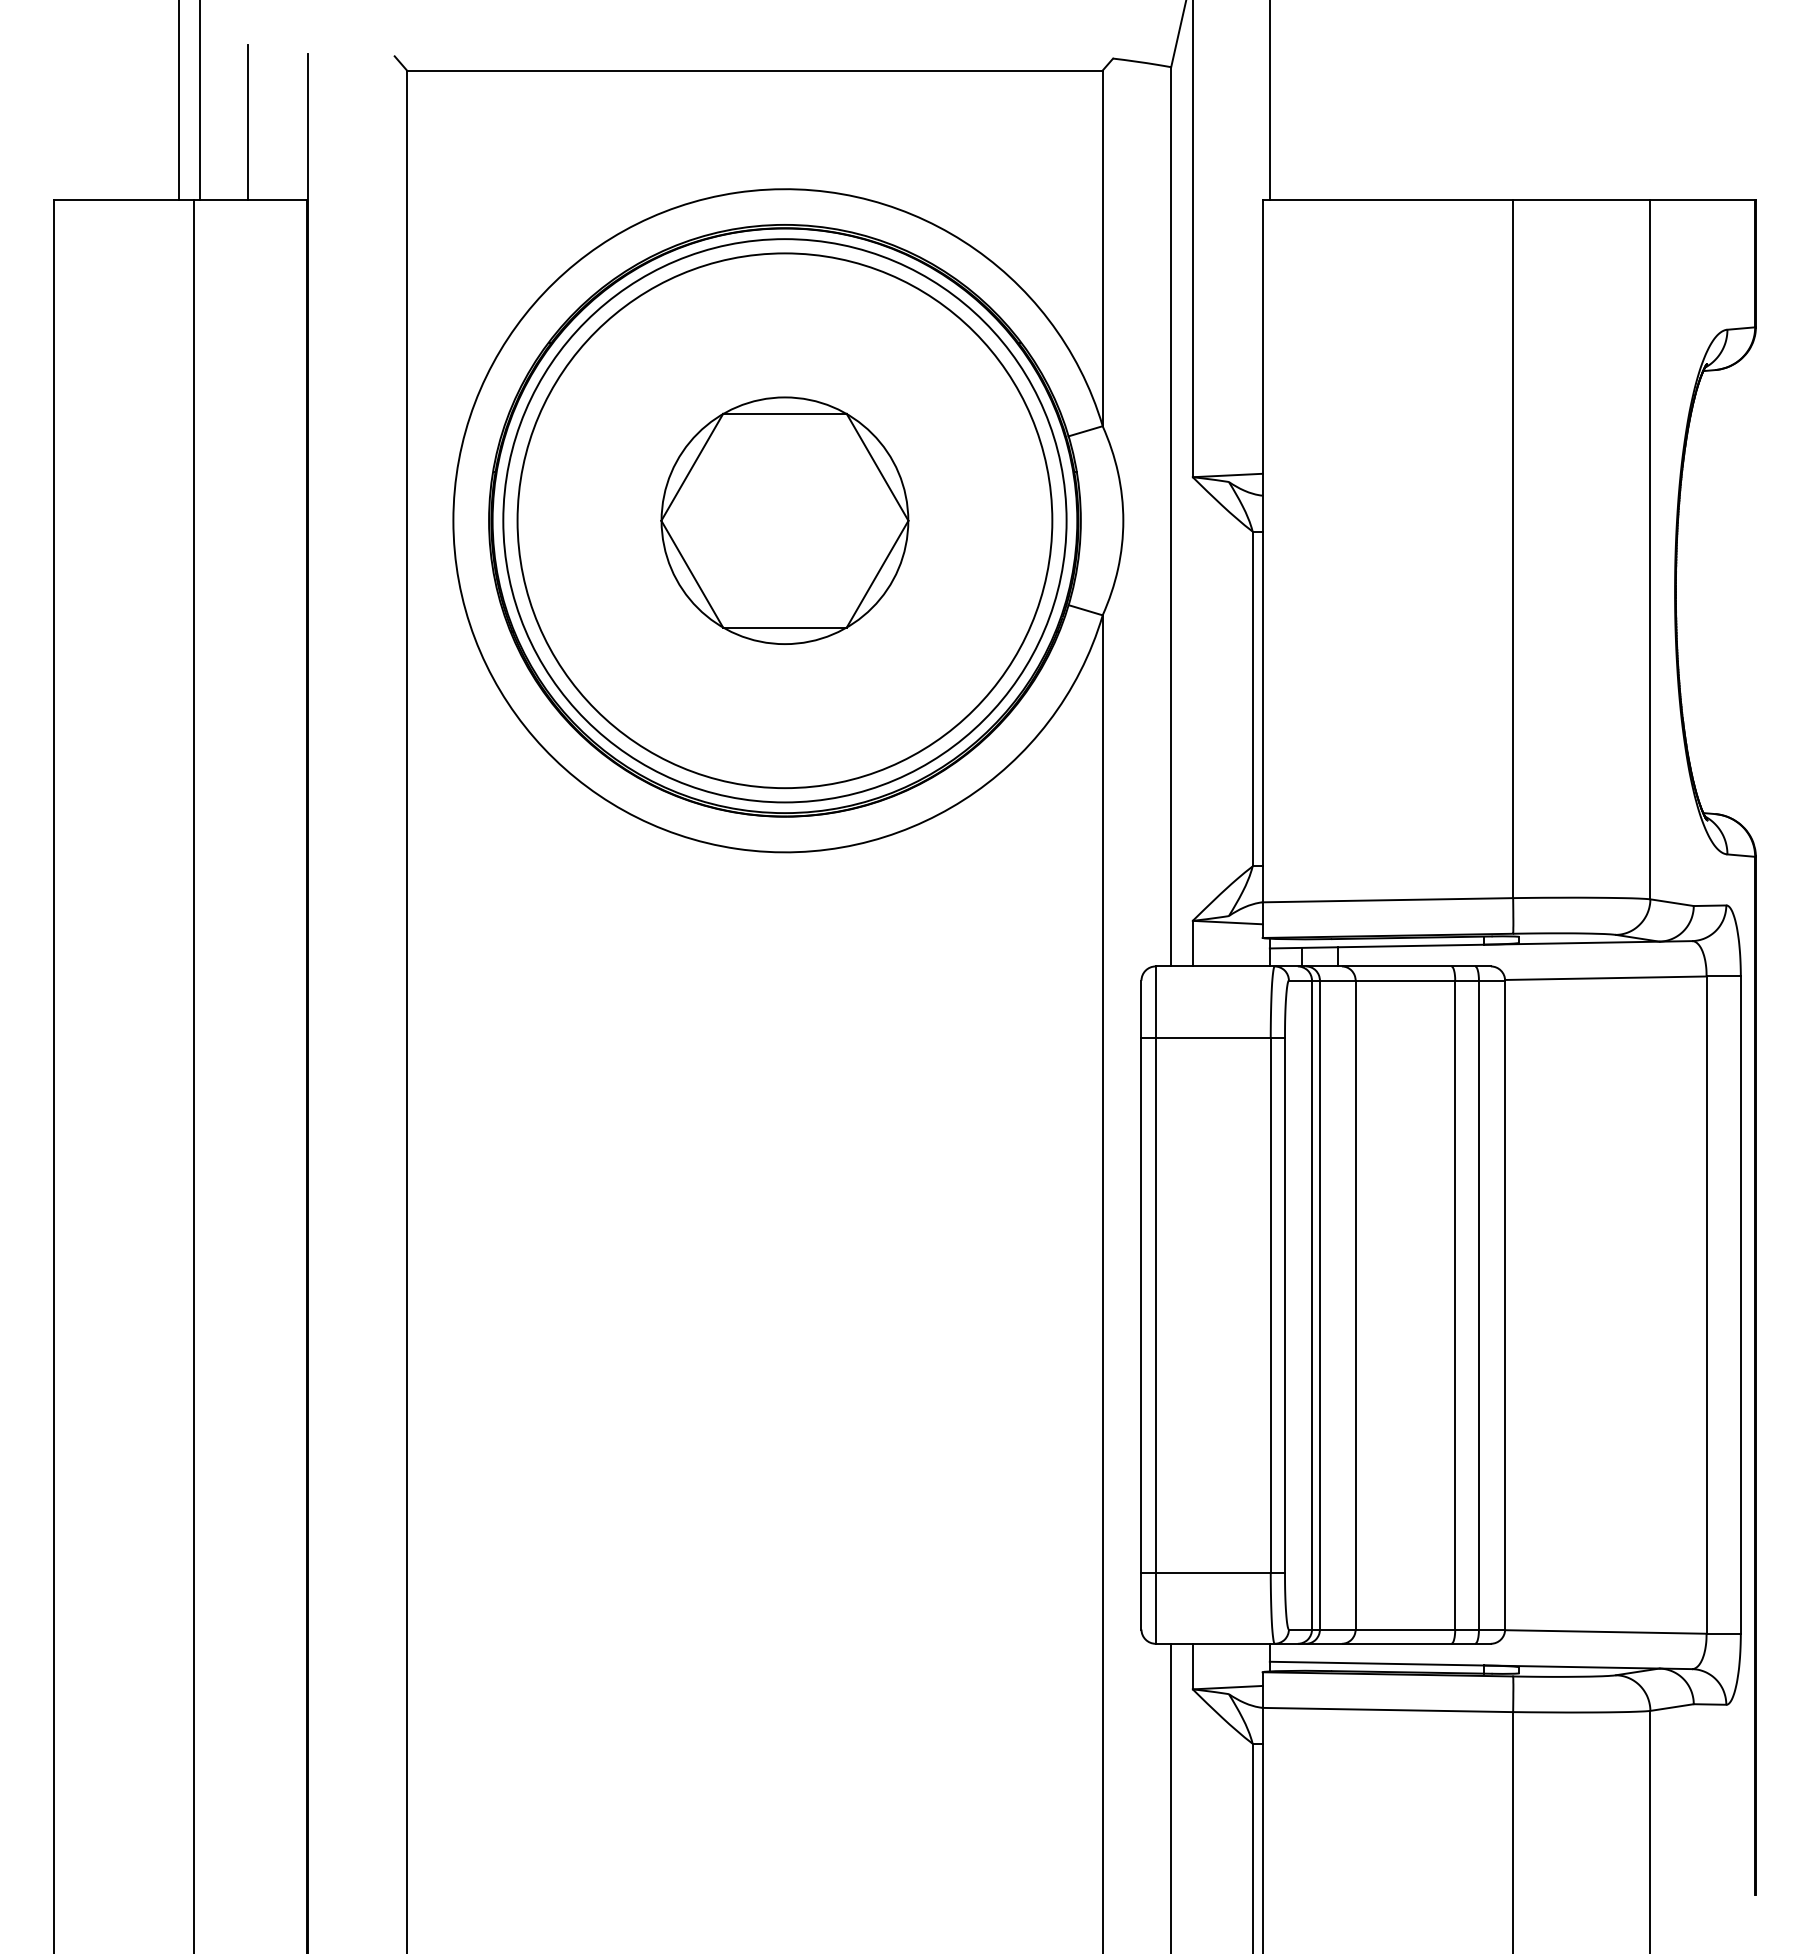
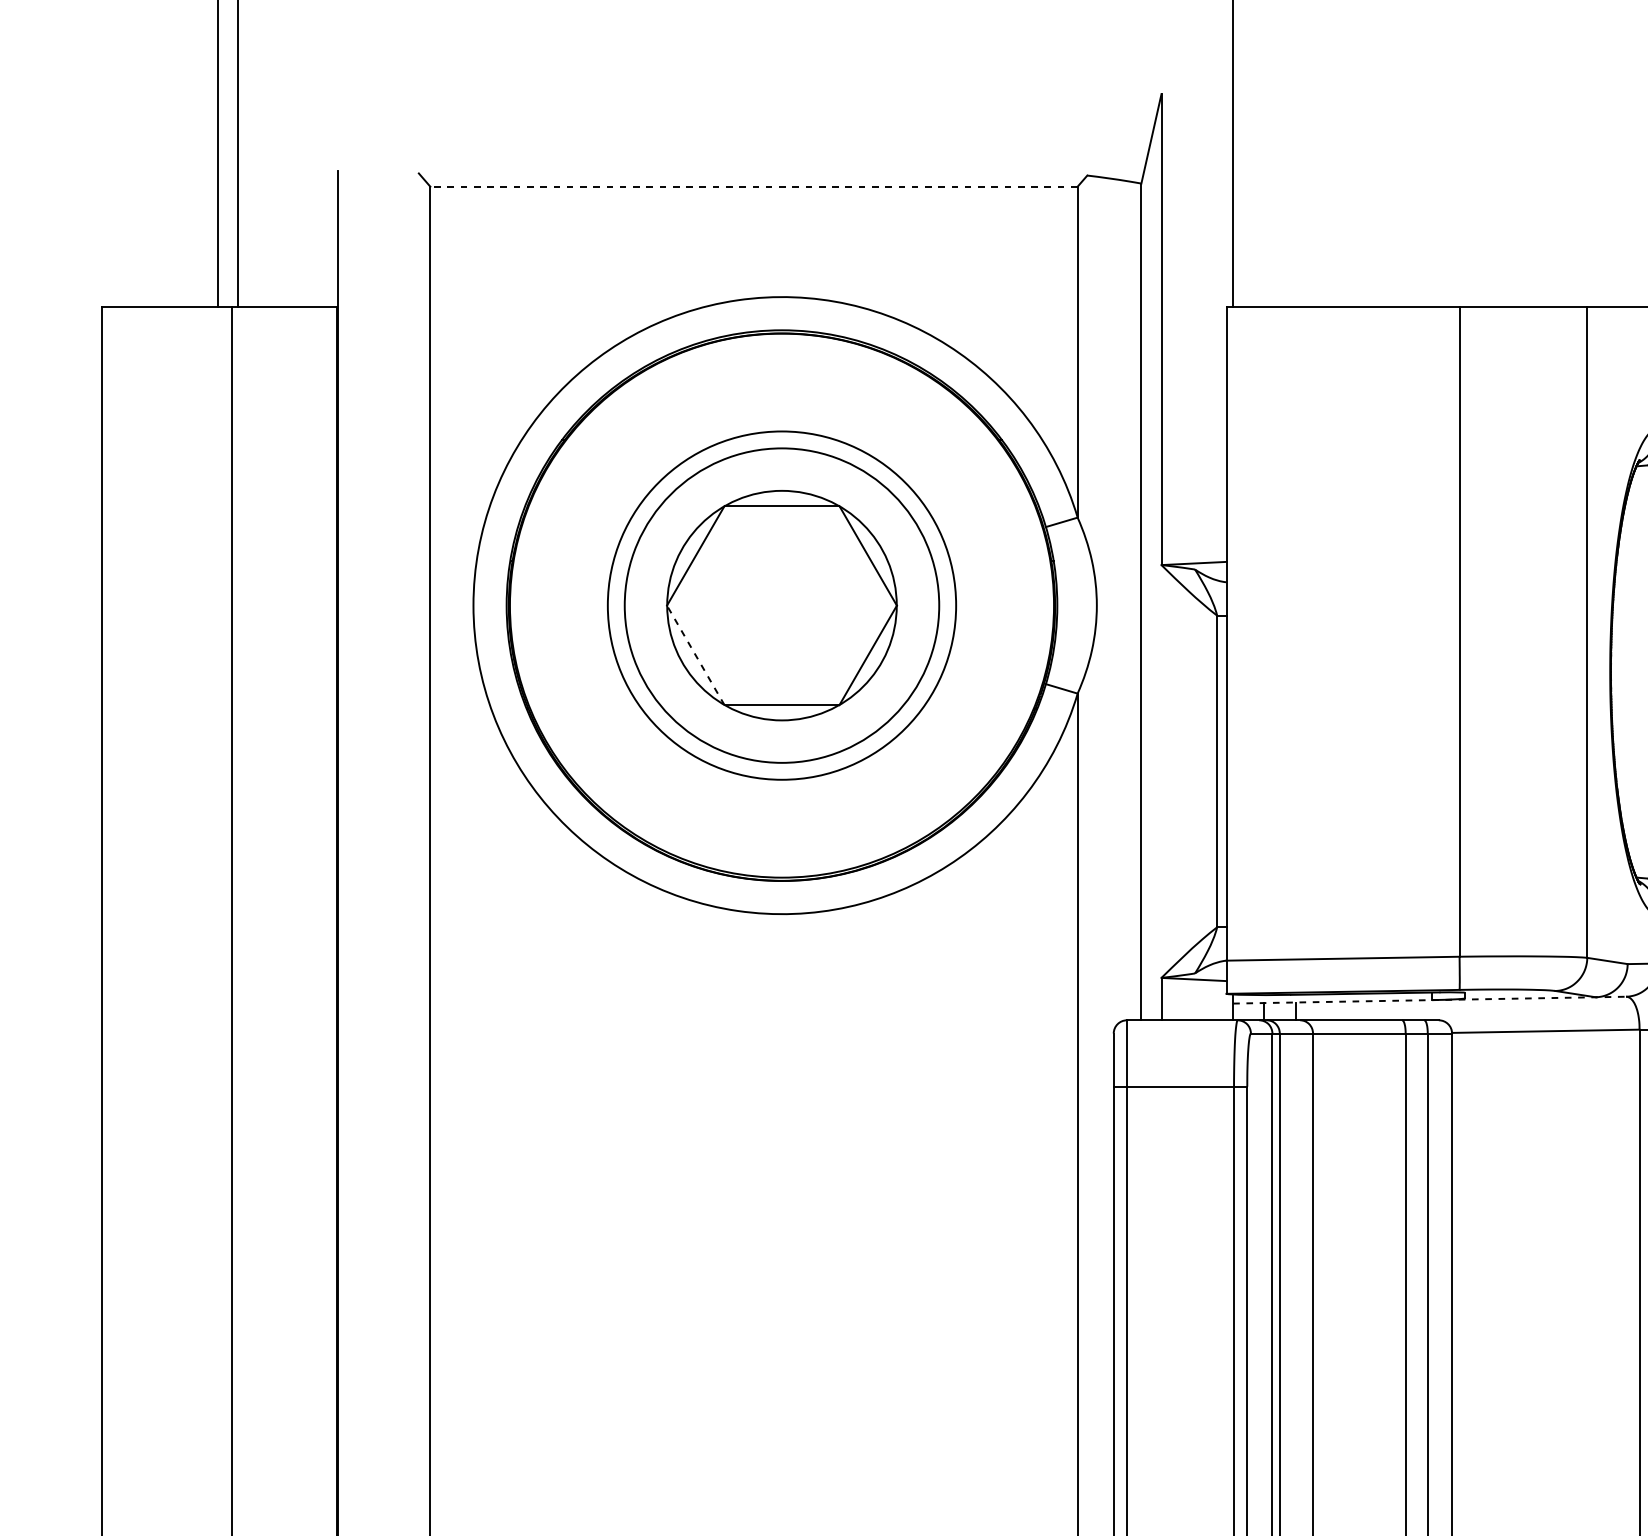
line: (754, 70) -> (753, 186), solid -> dashed
line: (248, 122) -> (282, 235), removed
circle: (784, 520) -> (781, 605), size x0.6
circle: (784, 520) -> (781, 605), size x0.7
line: (692, 574) -> (695, 655), solid -> dashed
line: (1481, 944) -> (1430, 999), solid -> dashed

